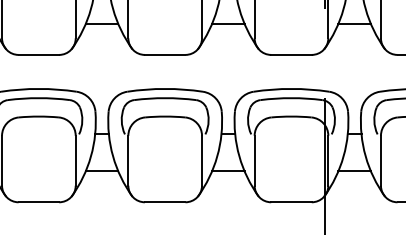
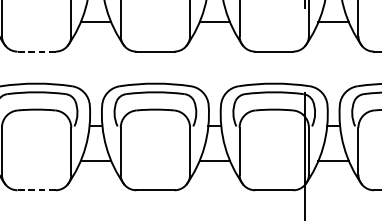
line: (38, 54) -> (36, 51), solid -> dashed
line: (38, 202) -> (36, 190), solid -> dashed

